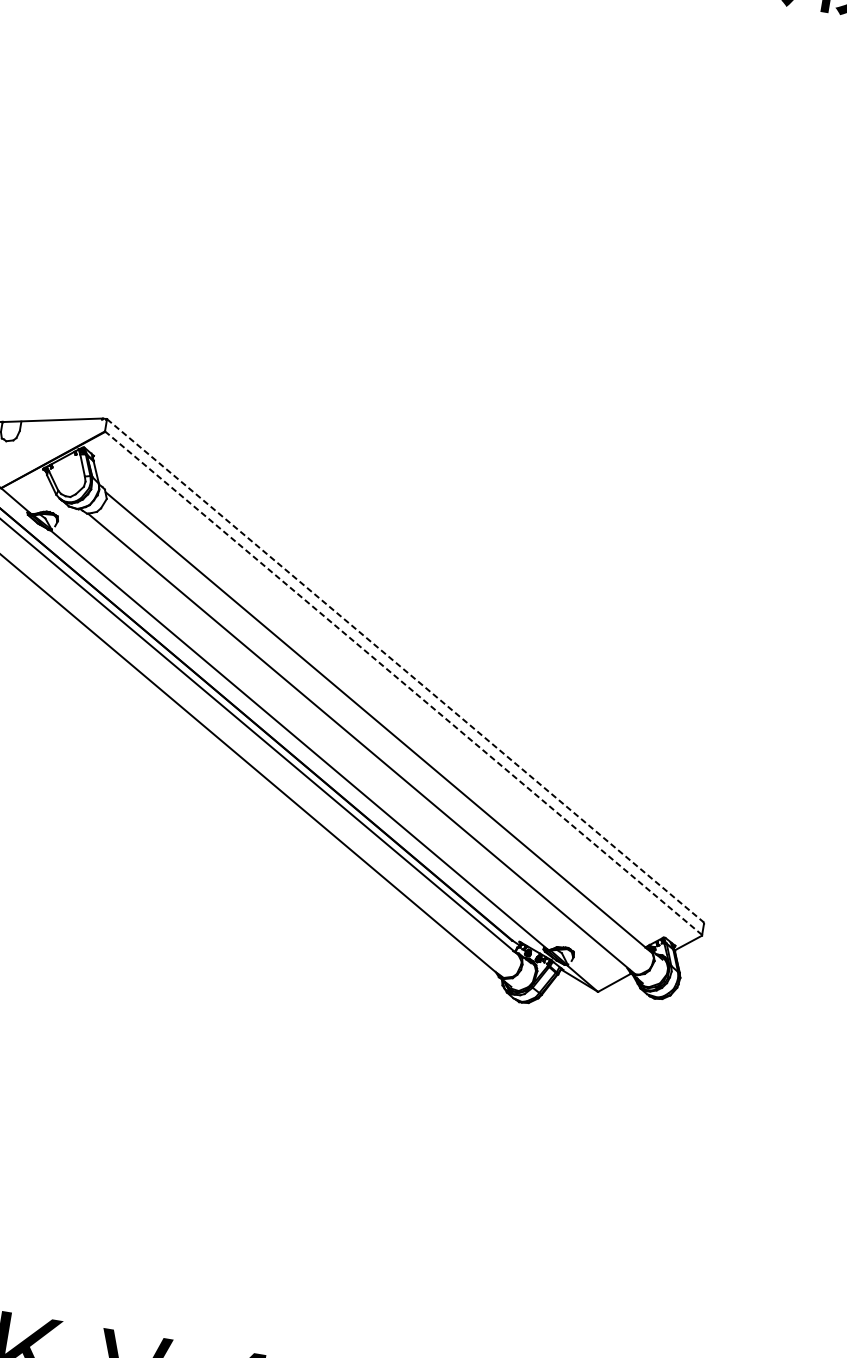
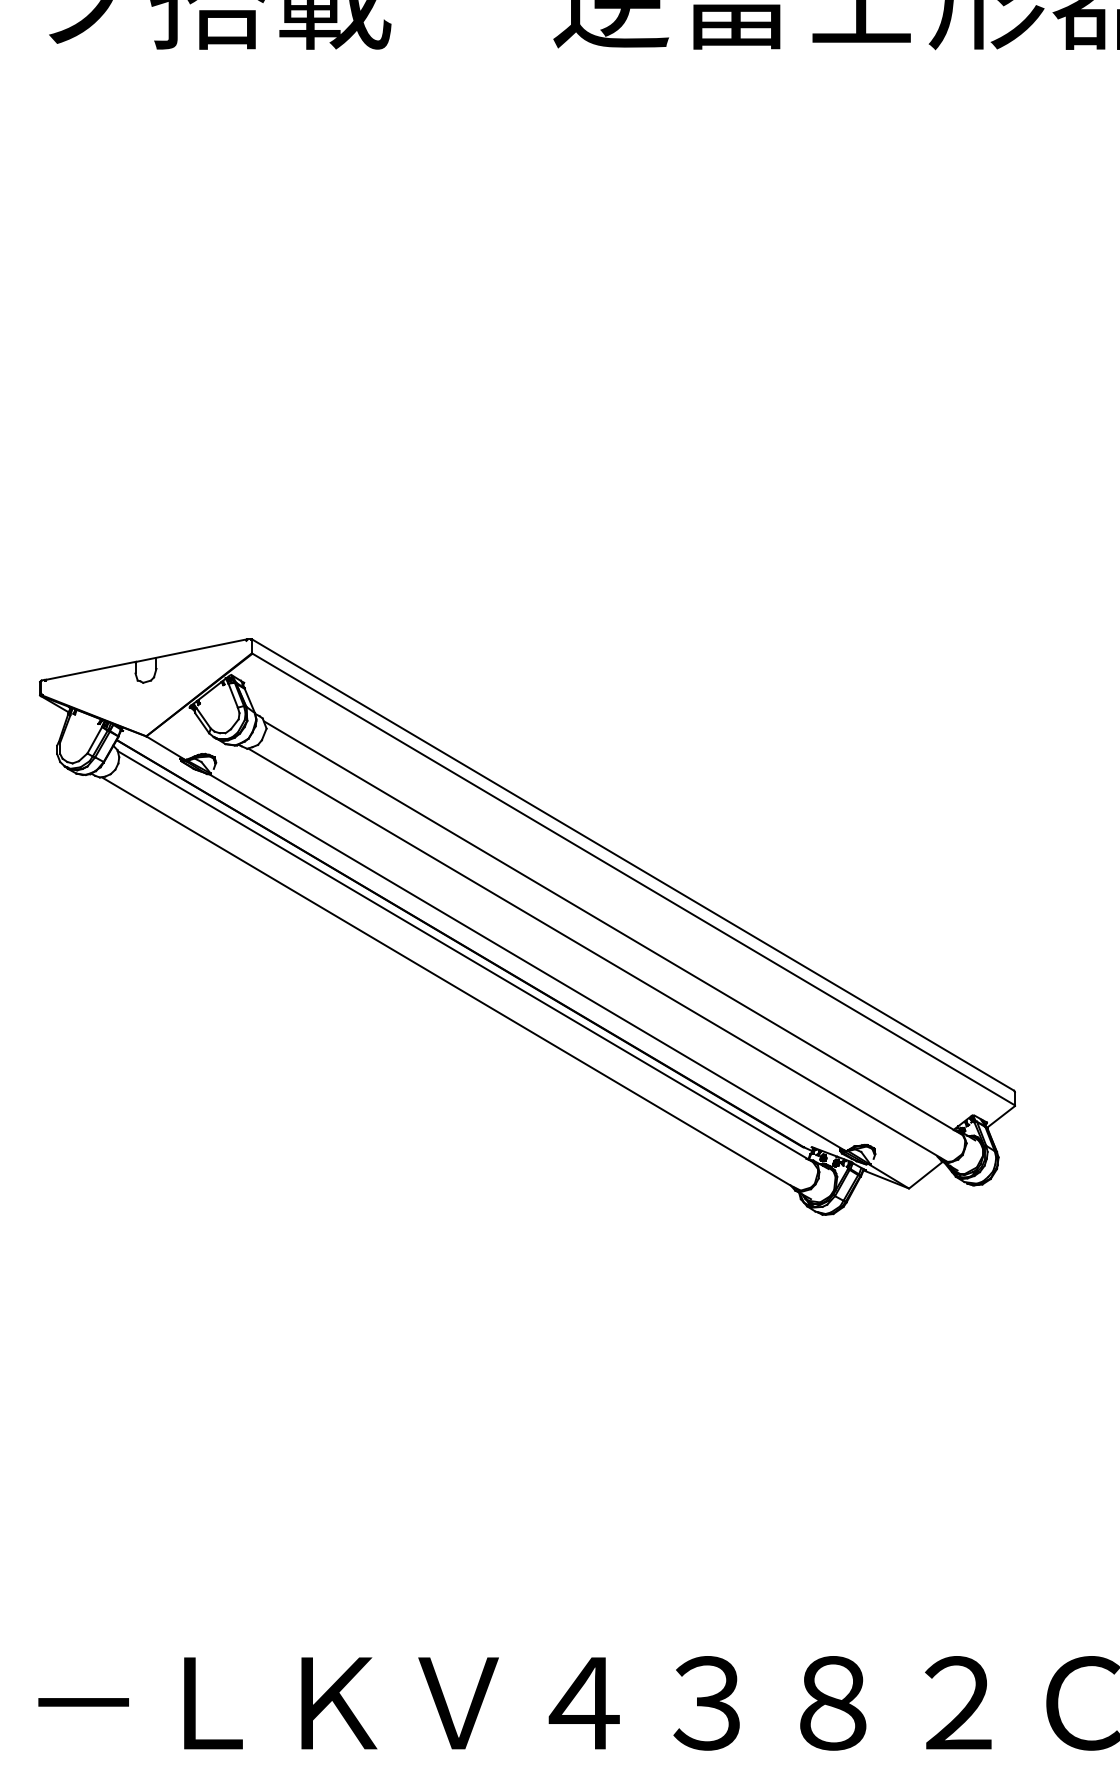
line: (405, 670) -> (633, 864), dashed -> solid
line: (403, 683) -> (633, 879), dashed -> solid

